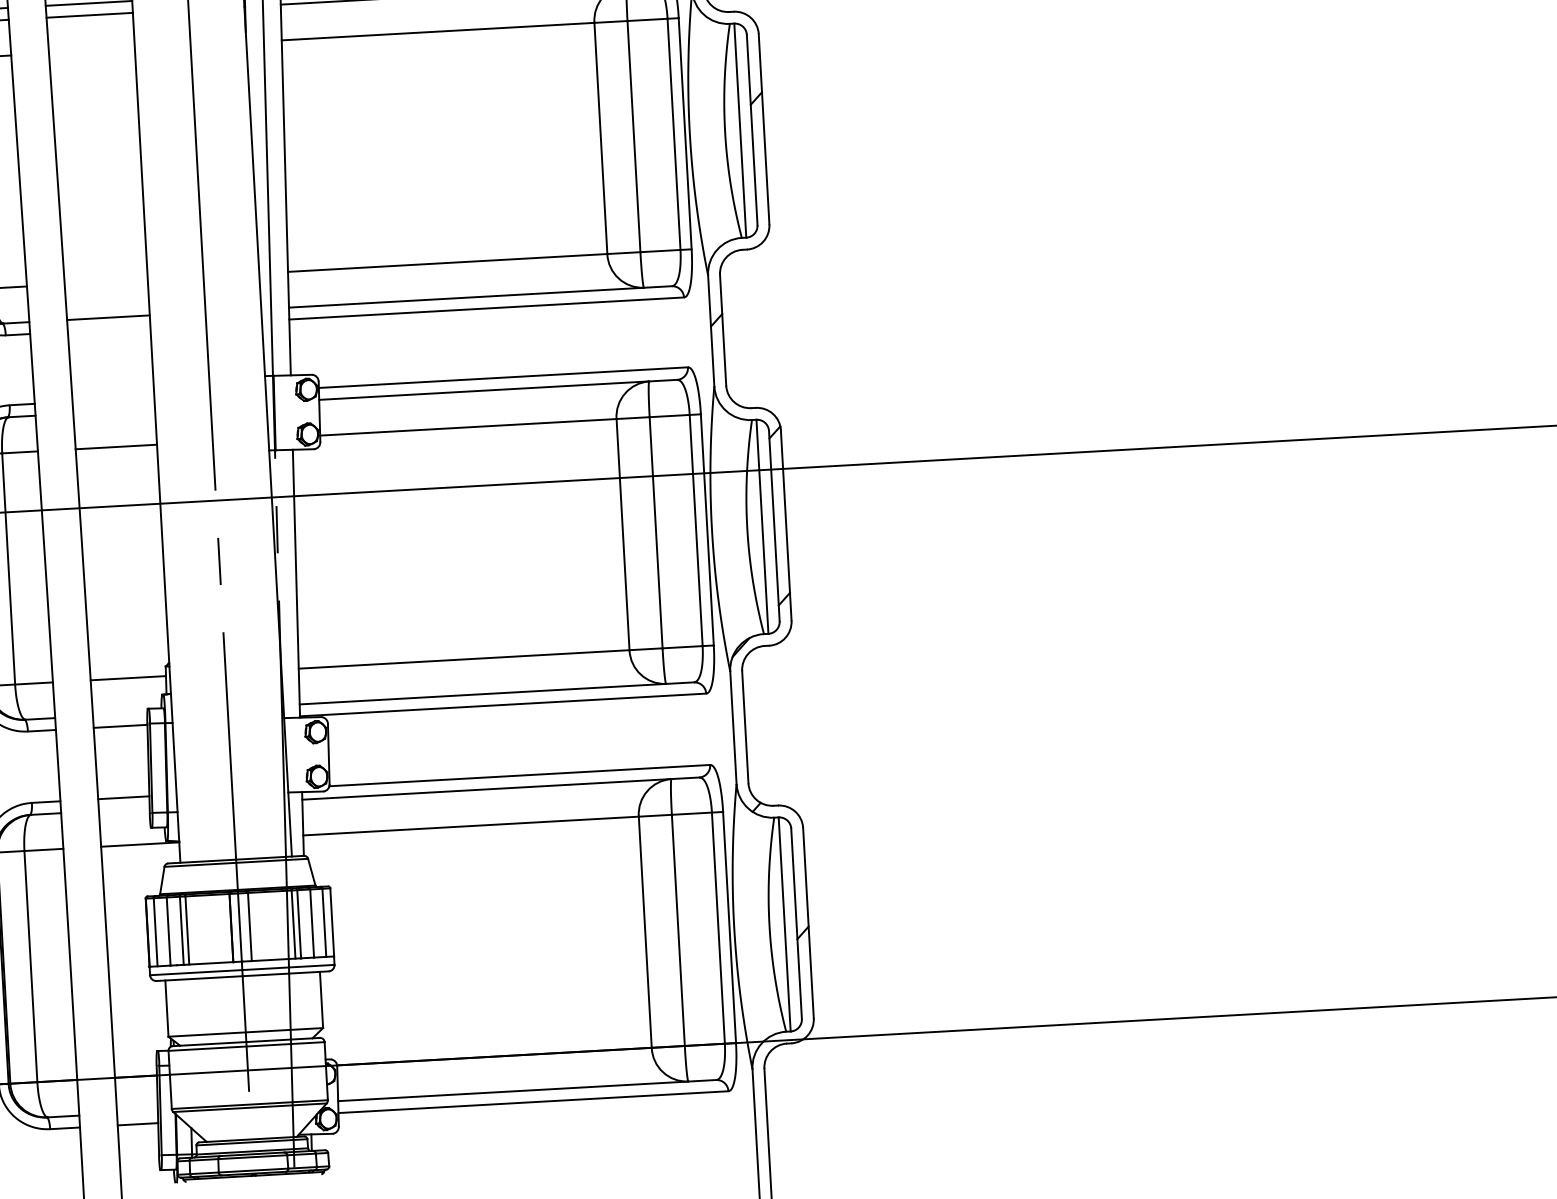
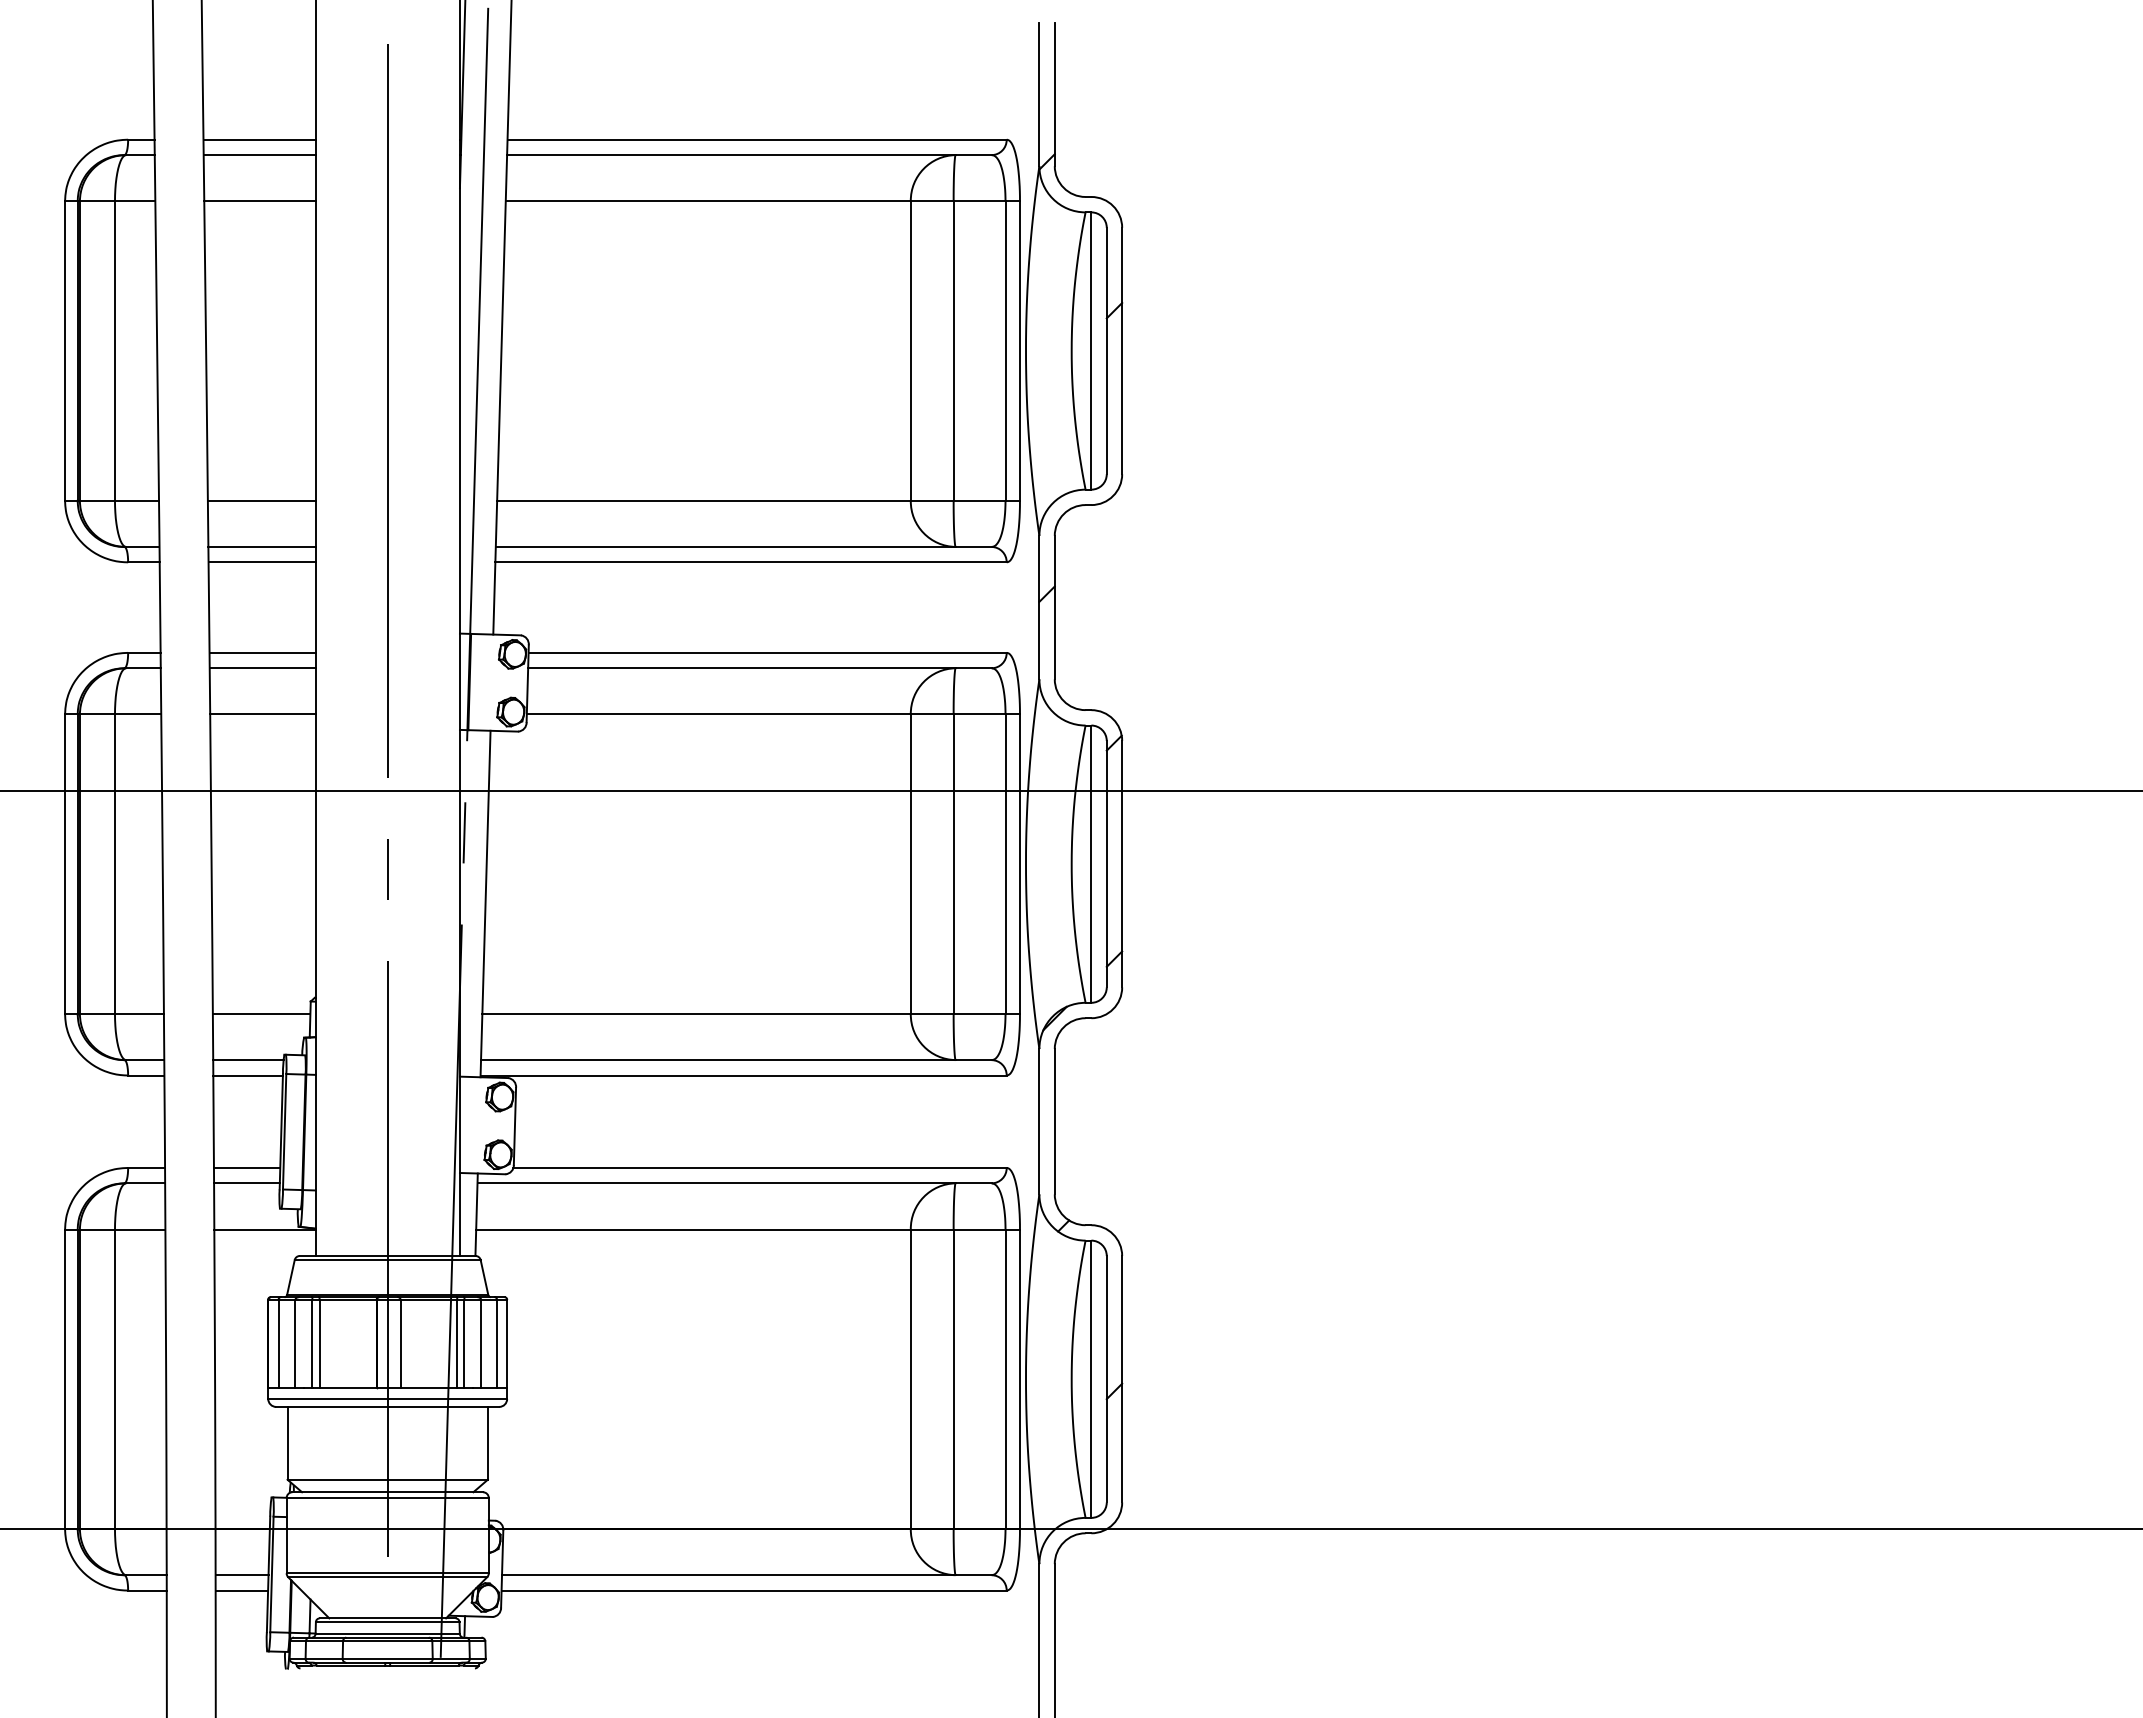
line: (91, 51) -> (259, 201), added
line: (106, 281) -> (261, 500), added
line: (108, 329) -> (261, 562), added
line: (113, 399) -> (262, 652), added
line: (114, 411) -> (262, 668), added
line: (120, 714) -> (248, 1060), added
line: (123, 809) -> (246, 1183), added
line: (137, 1112) -> (241, 1575), added

